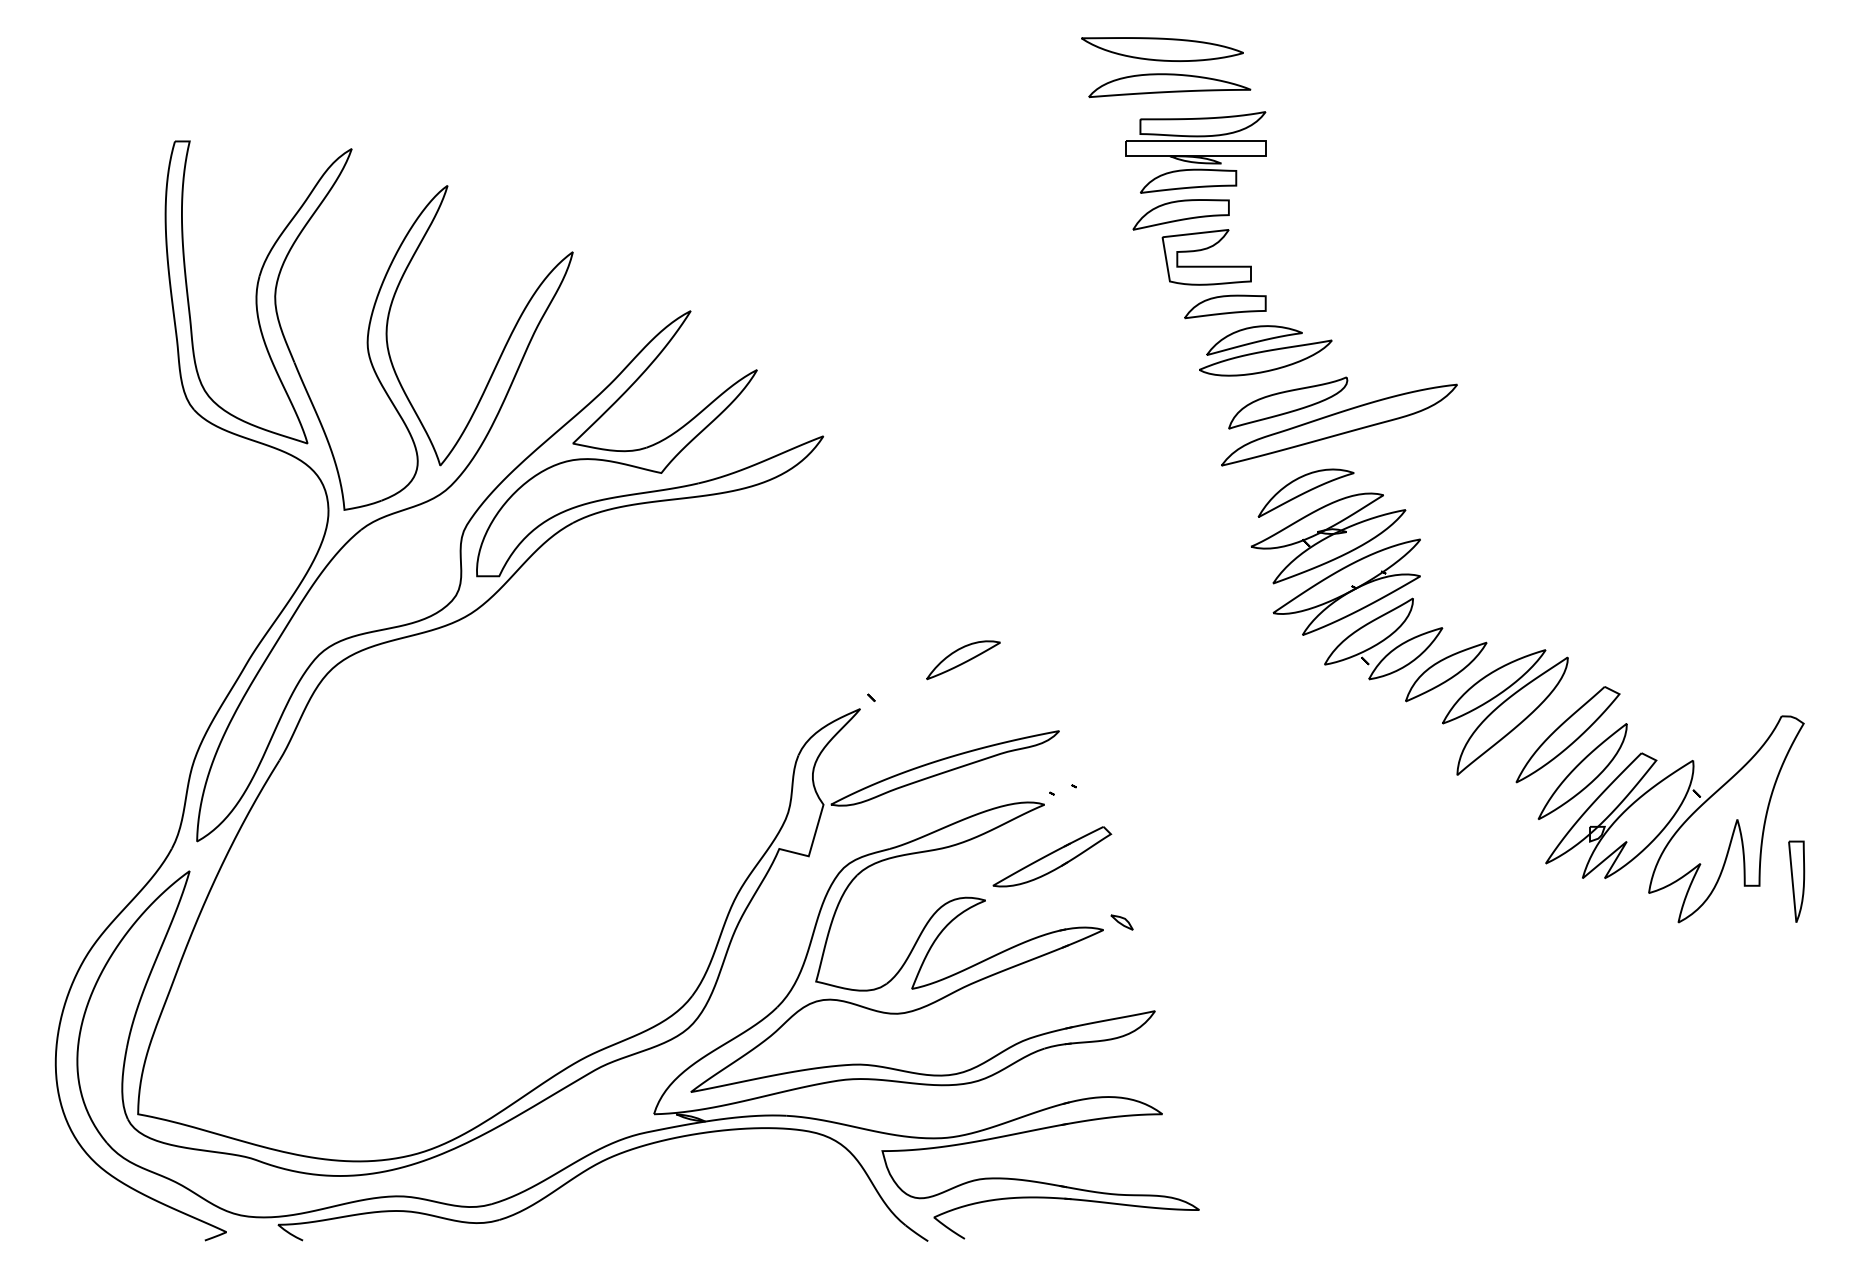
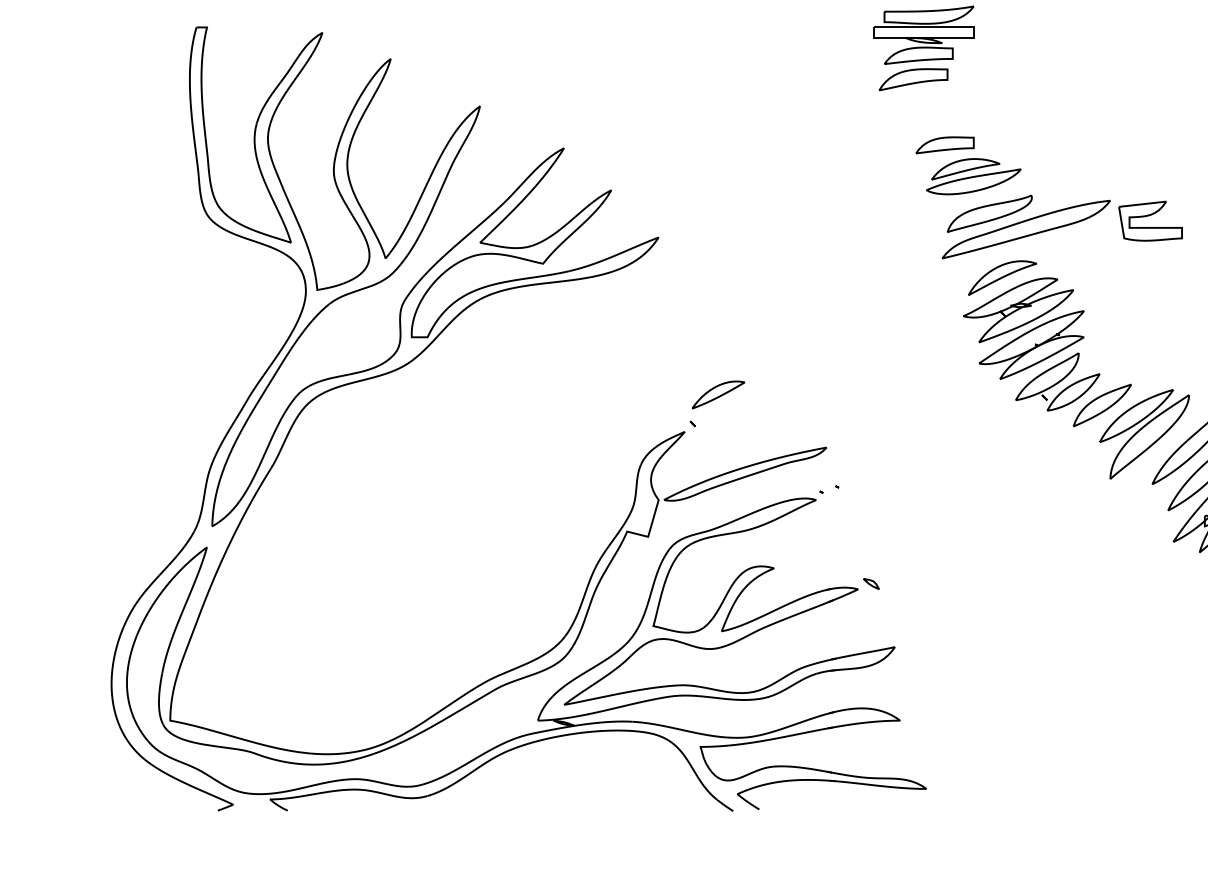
part: (1204, 250) -> (1148, 216), moved
part: (963, 660) -> (718, 395), moved
part: (1052, 856) -> (821, 536), removed

